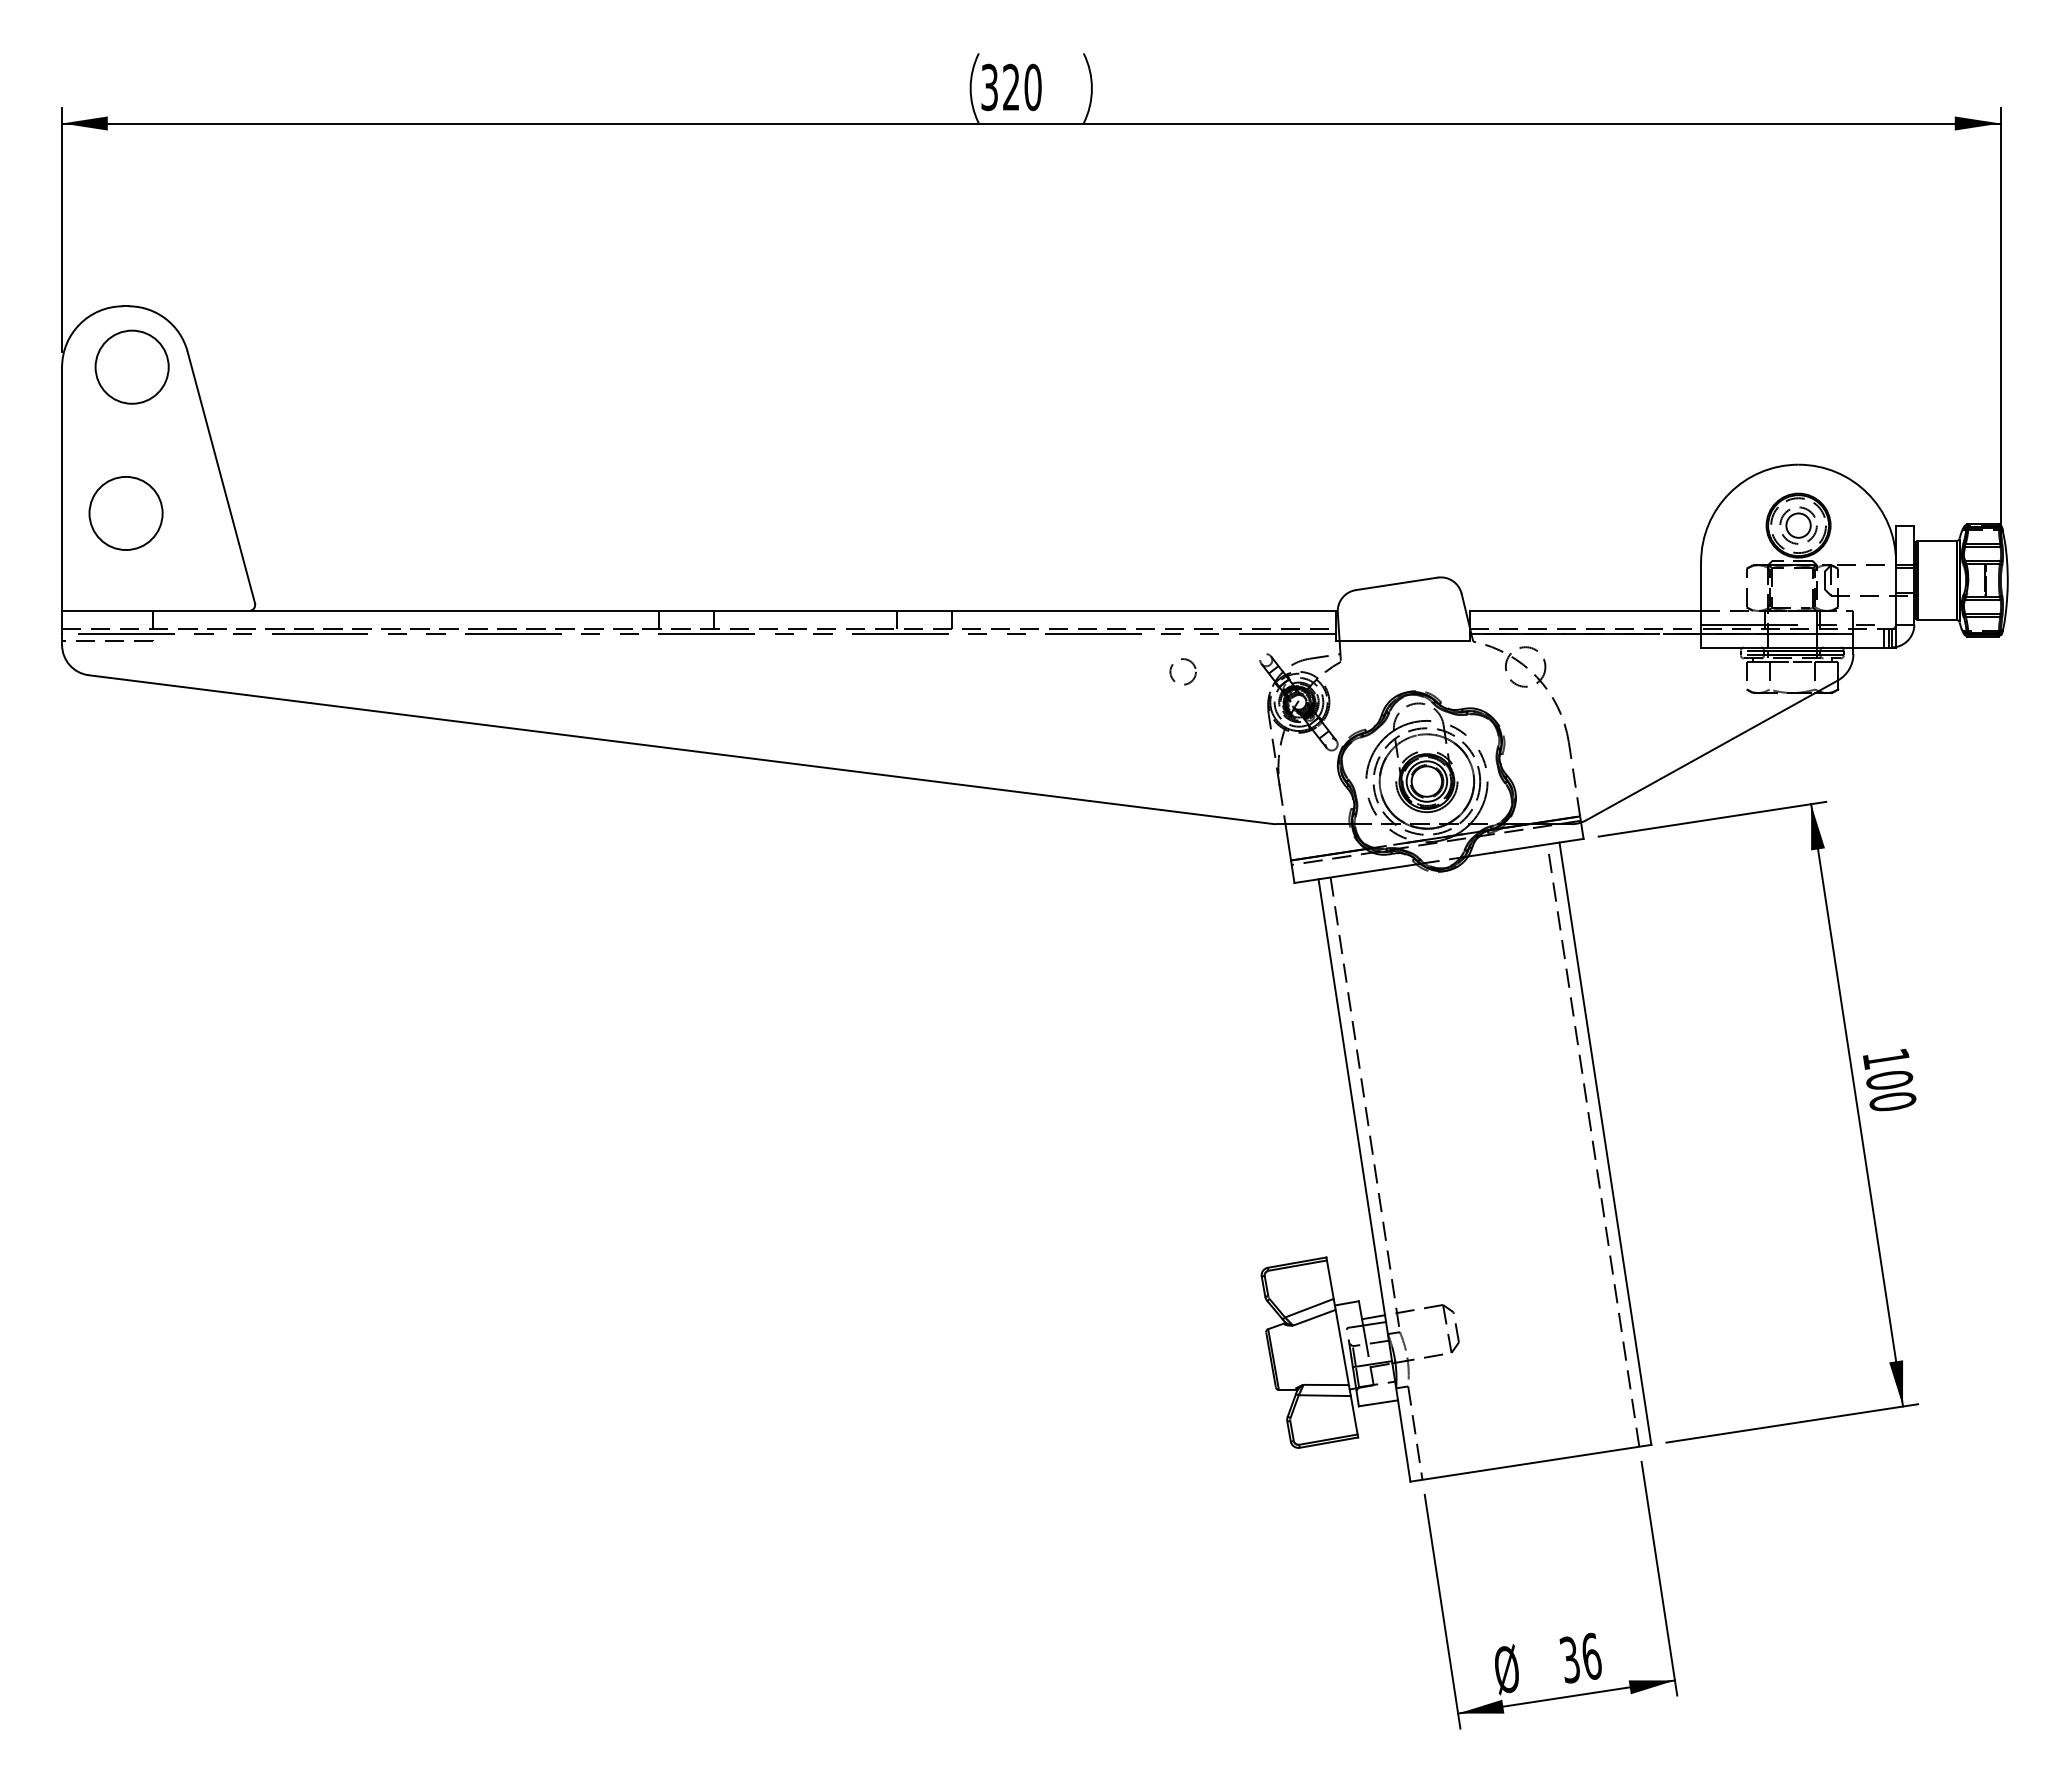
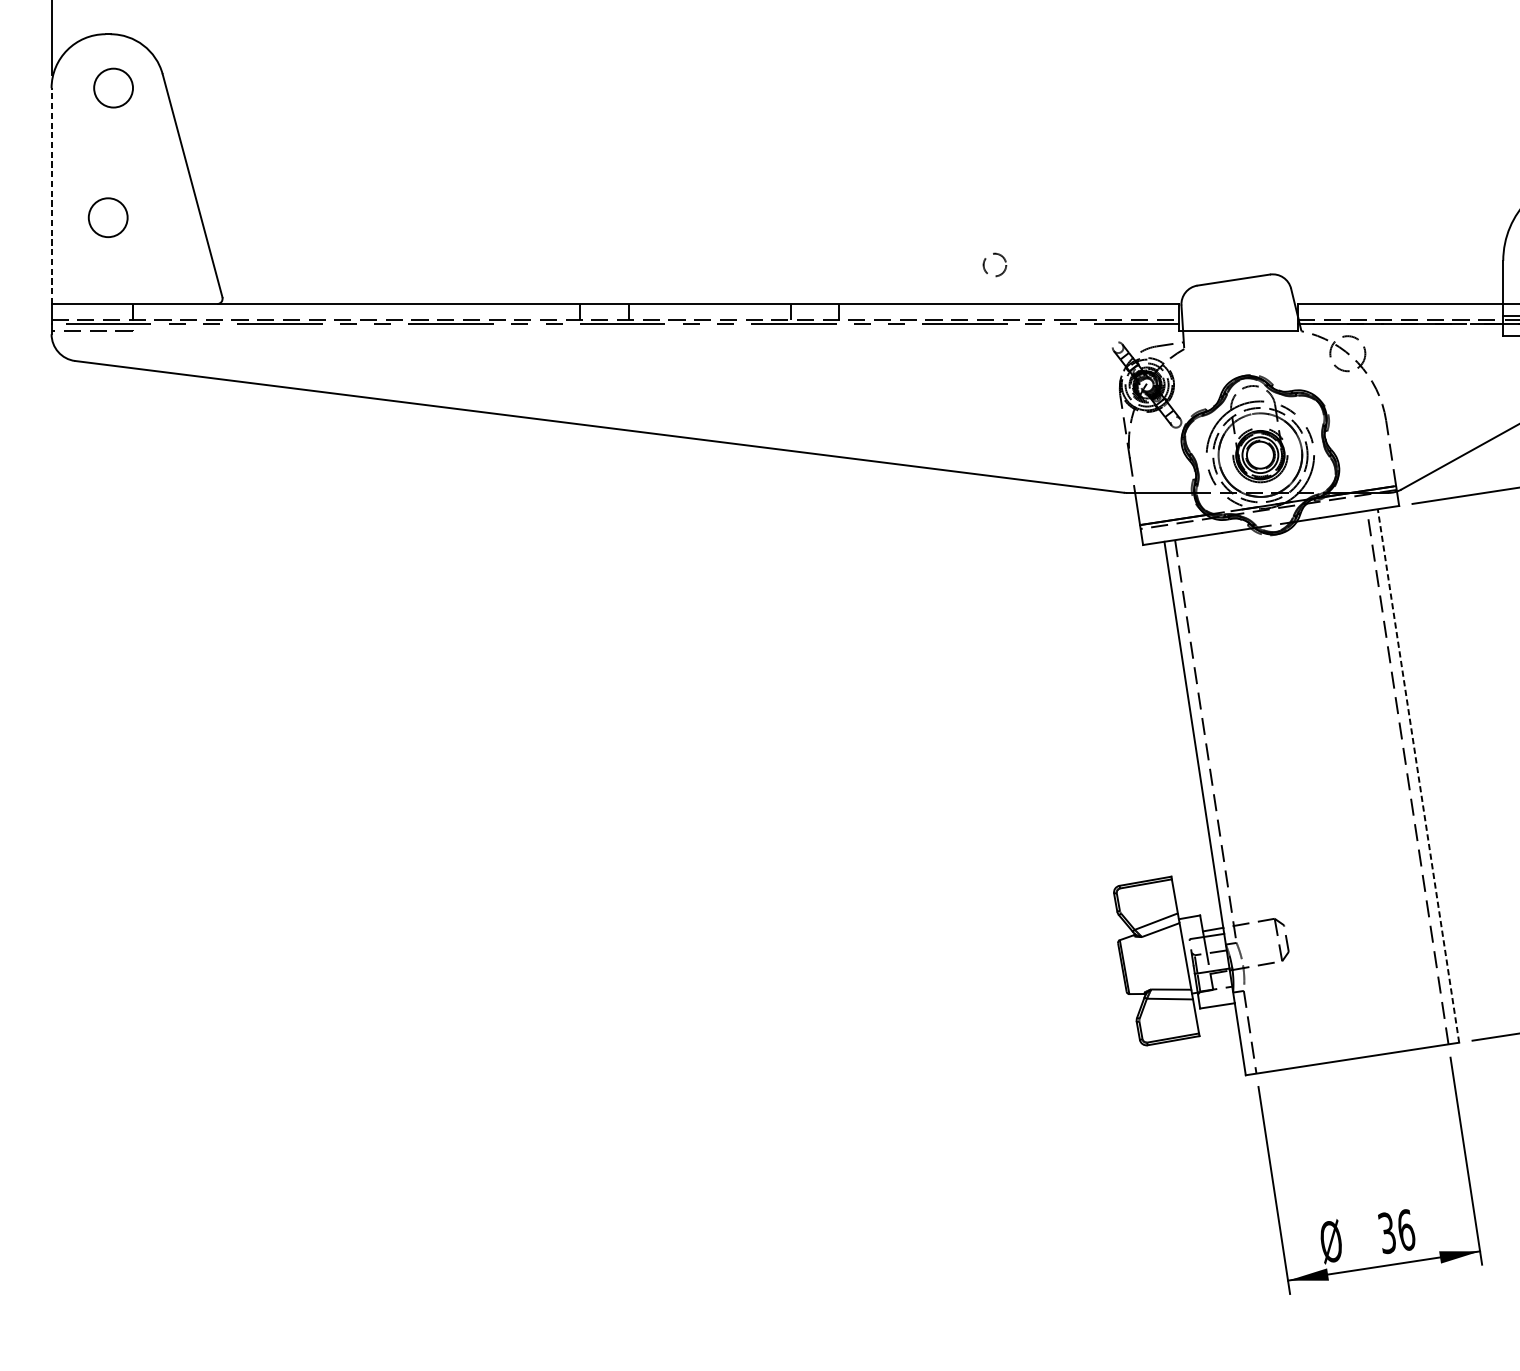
circle: (131, 366) -> (113, 87), size x0.6
line: (62, 489) -> (51, 196), solid -> dashed
circle: (125, 513) -> (107, 217), size x0.6
circle: (1182, 671) -> (994, 264), moved
line: (1605, 1143) -> (1418, 775), solid -> dashed

